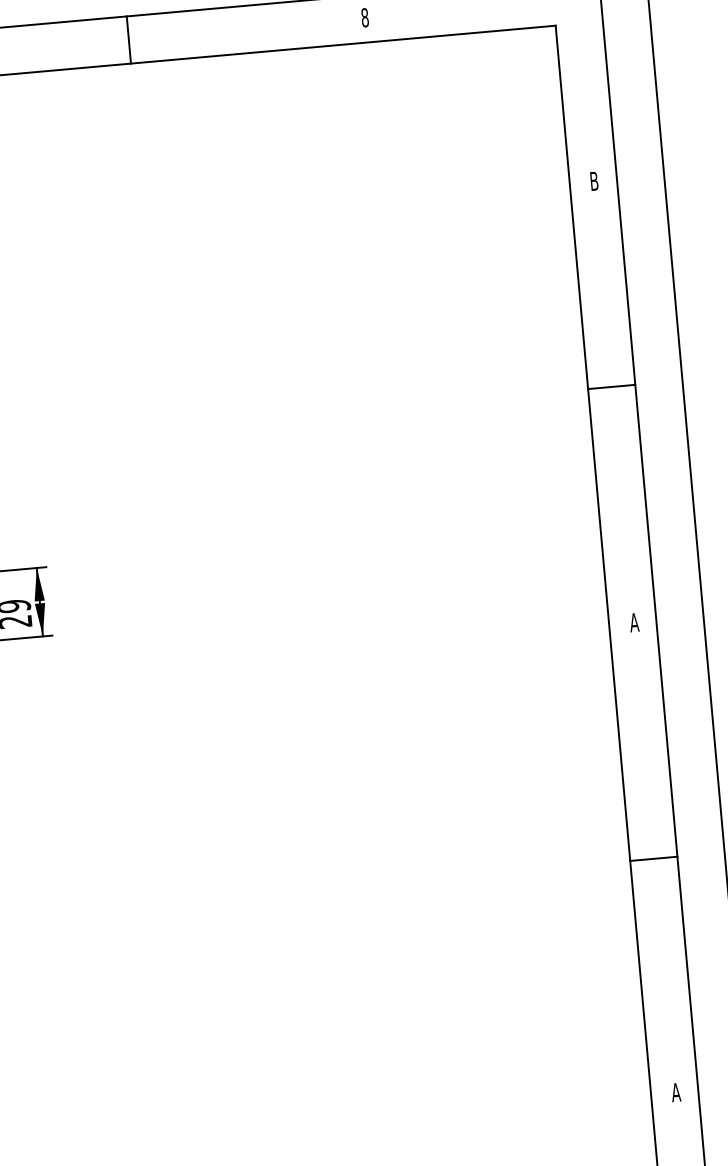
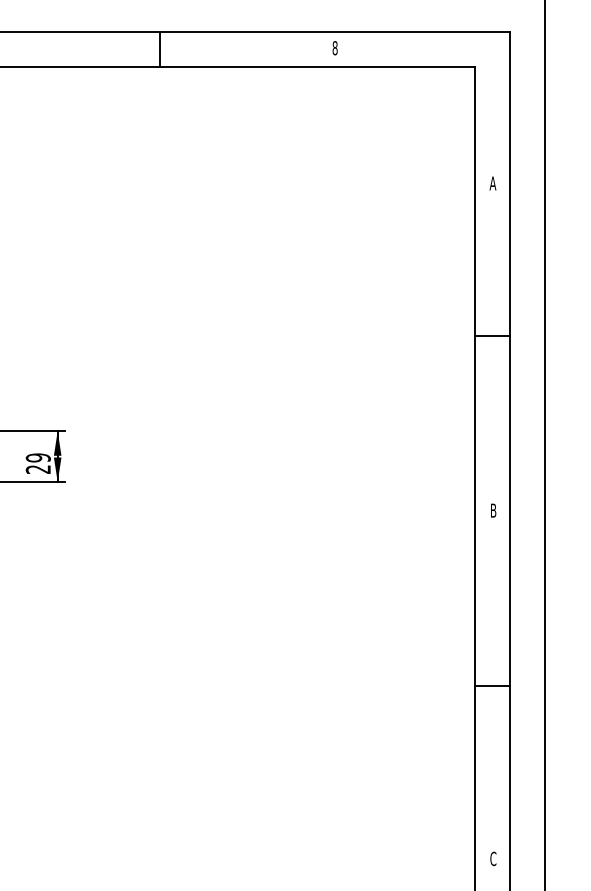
text: (593, 181) -> (492, 183), B -> A
text: (634, 622) -> (493, 510), A -> B
text: (676, 1091) -> (493, 858), A -> C

